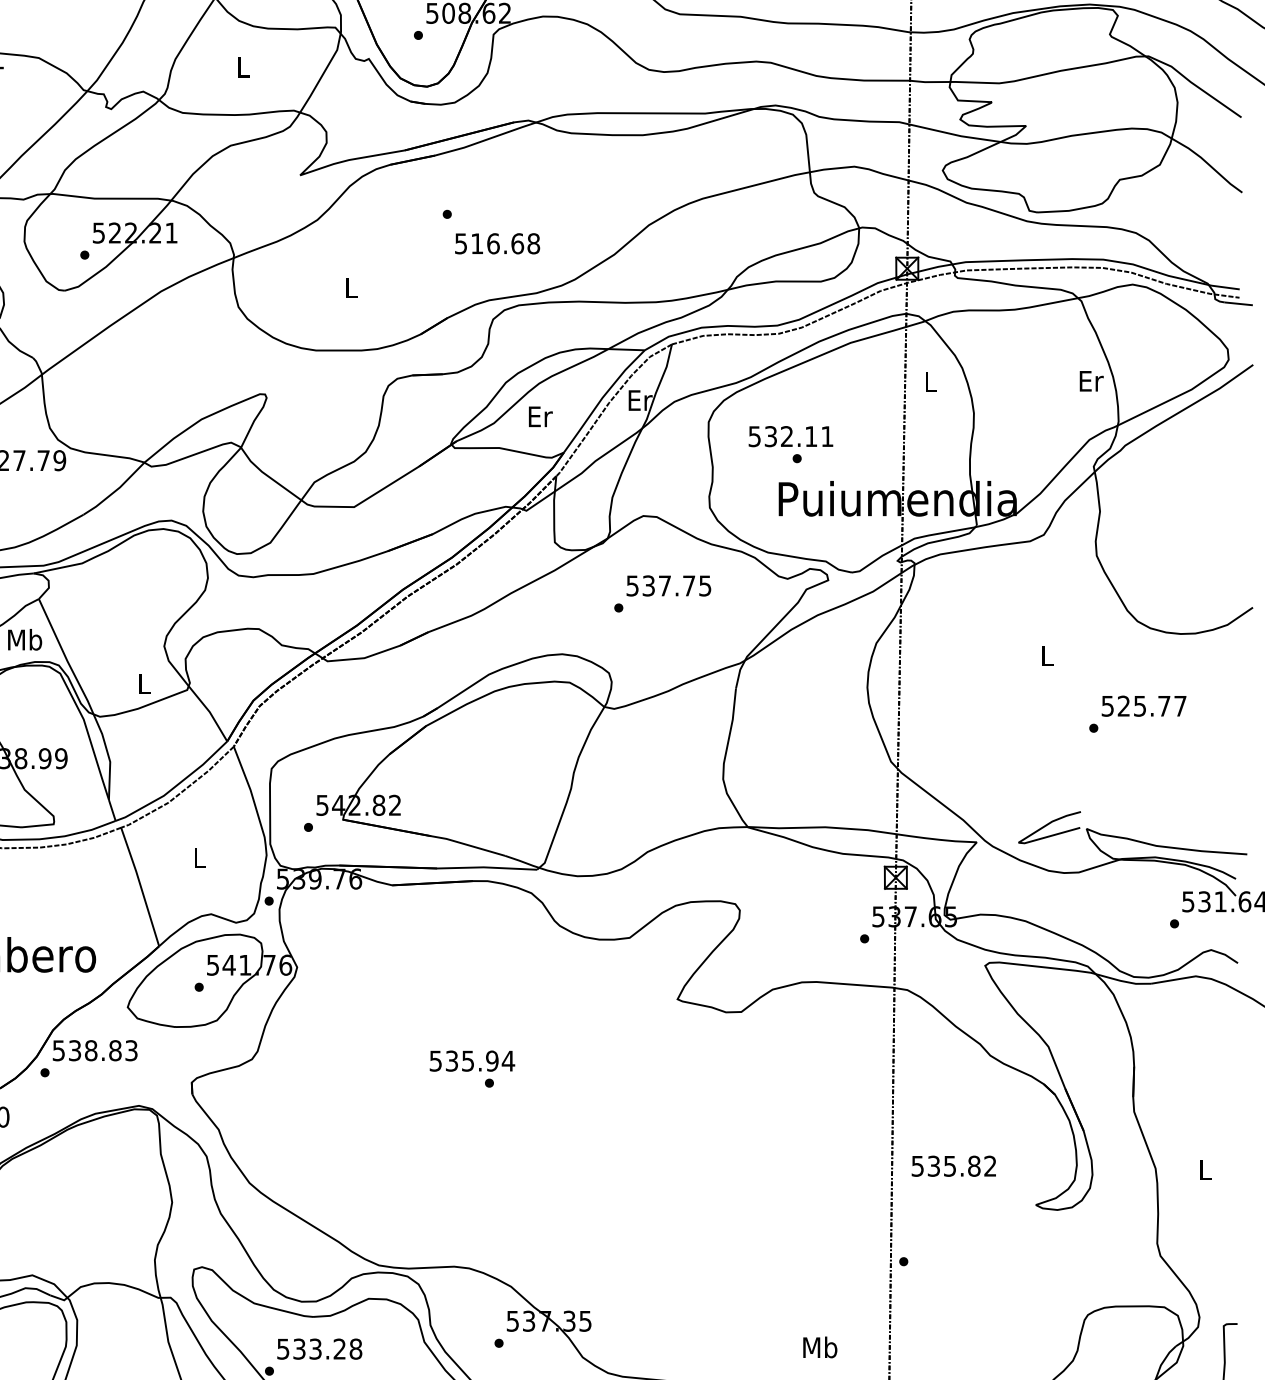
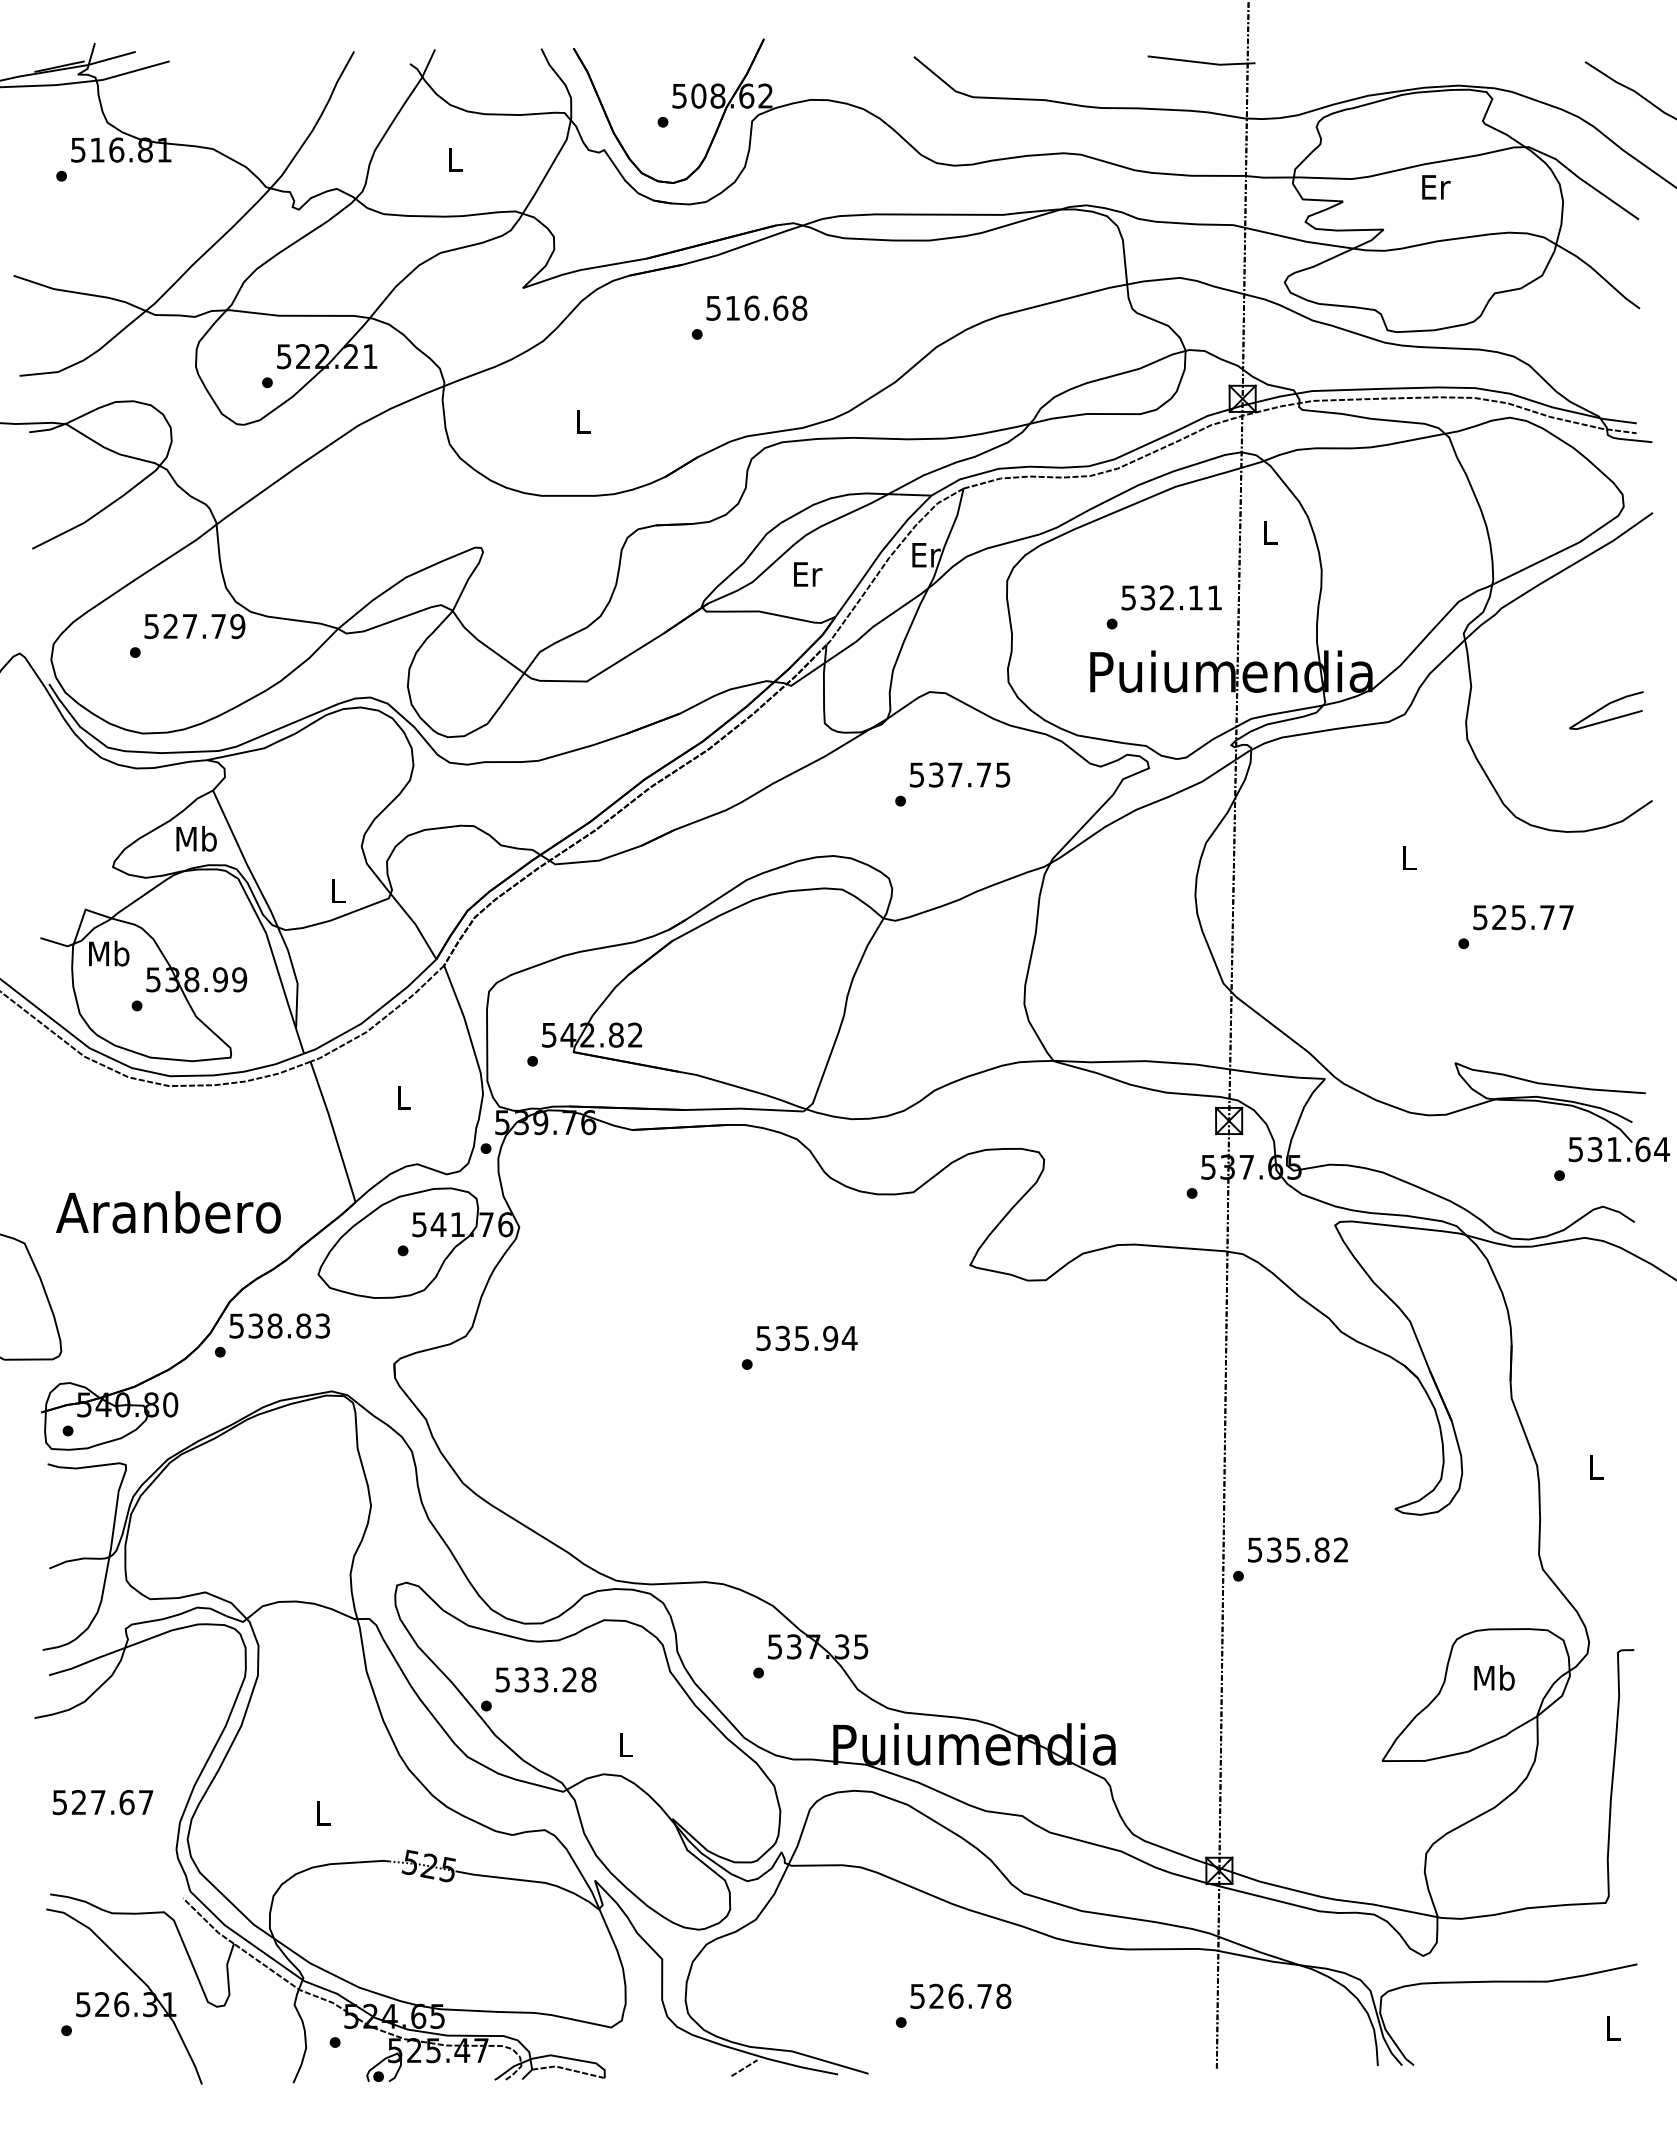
text: (497, 243) -> (756, 307), moved
text: (1091, 381) -> (1436, 187), moved
text: (790, 436) -> (1171, 597), moved
curve: (1048, 825) -> (1605, 707), moved
text: (471, 1060) -> (806, 1337), moved
text: (953, 1165) -> (1297, 1549), moved
text: (820, 1347) -> (1494, 1677), moved

